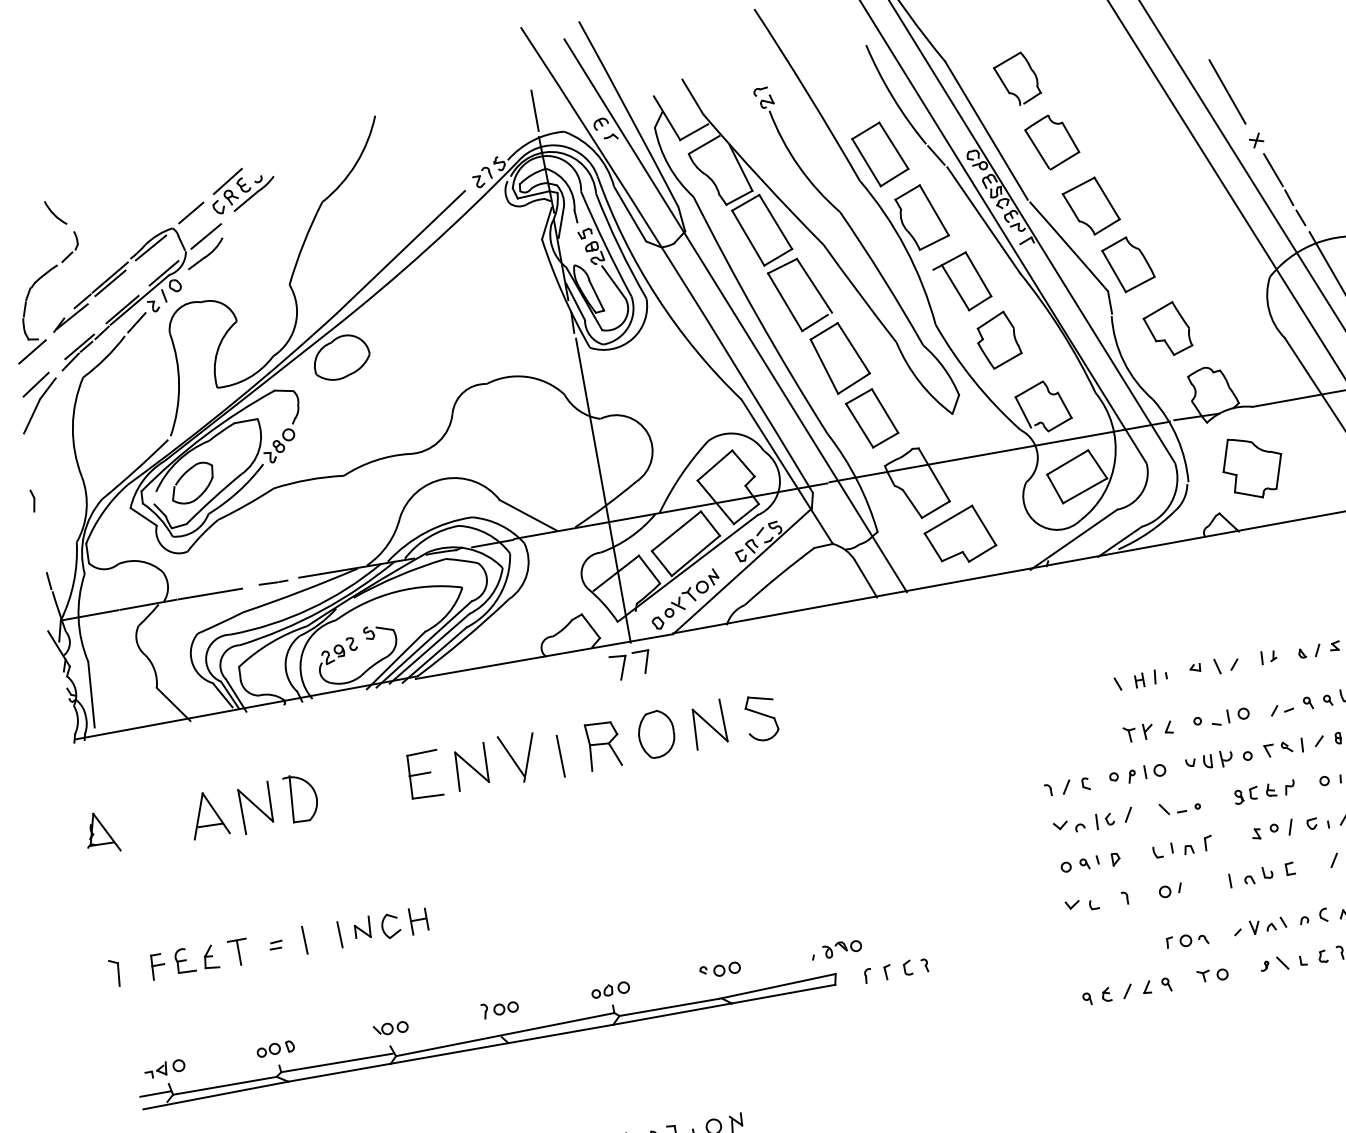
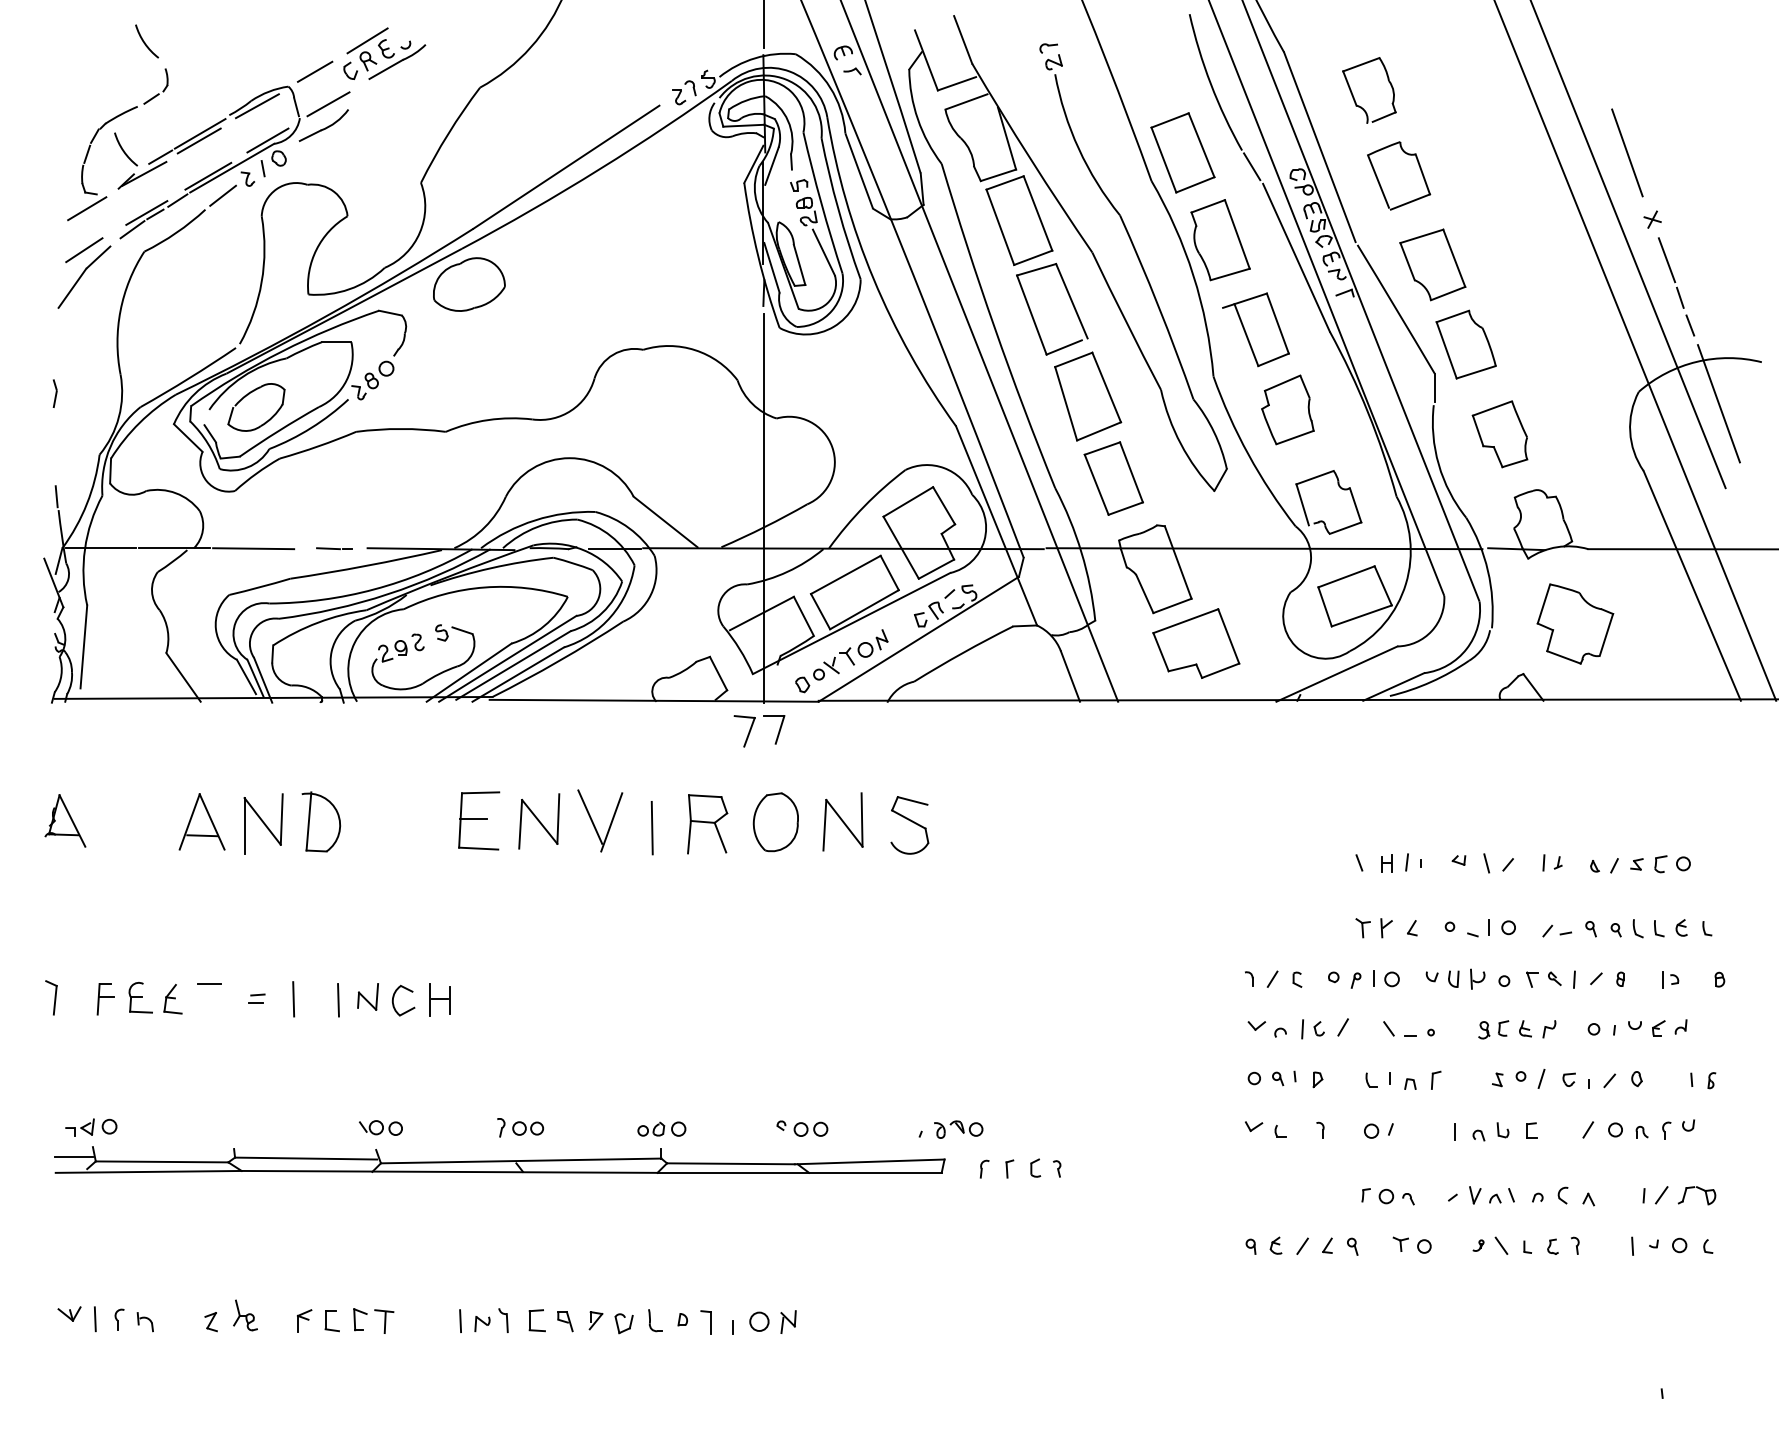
arc: (53, 301) -> (124, 150), added
line: (239, 953) -> (209, 1000), removed
part: (275, 1048) -> (233, 1127), removed

